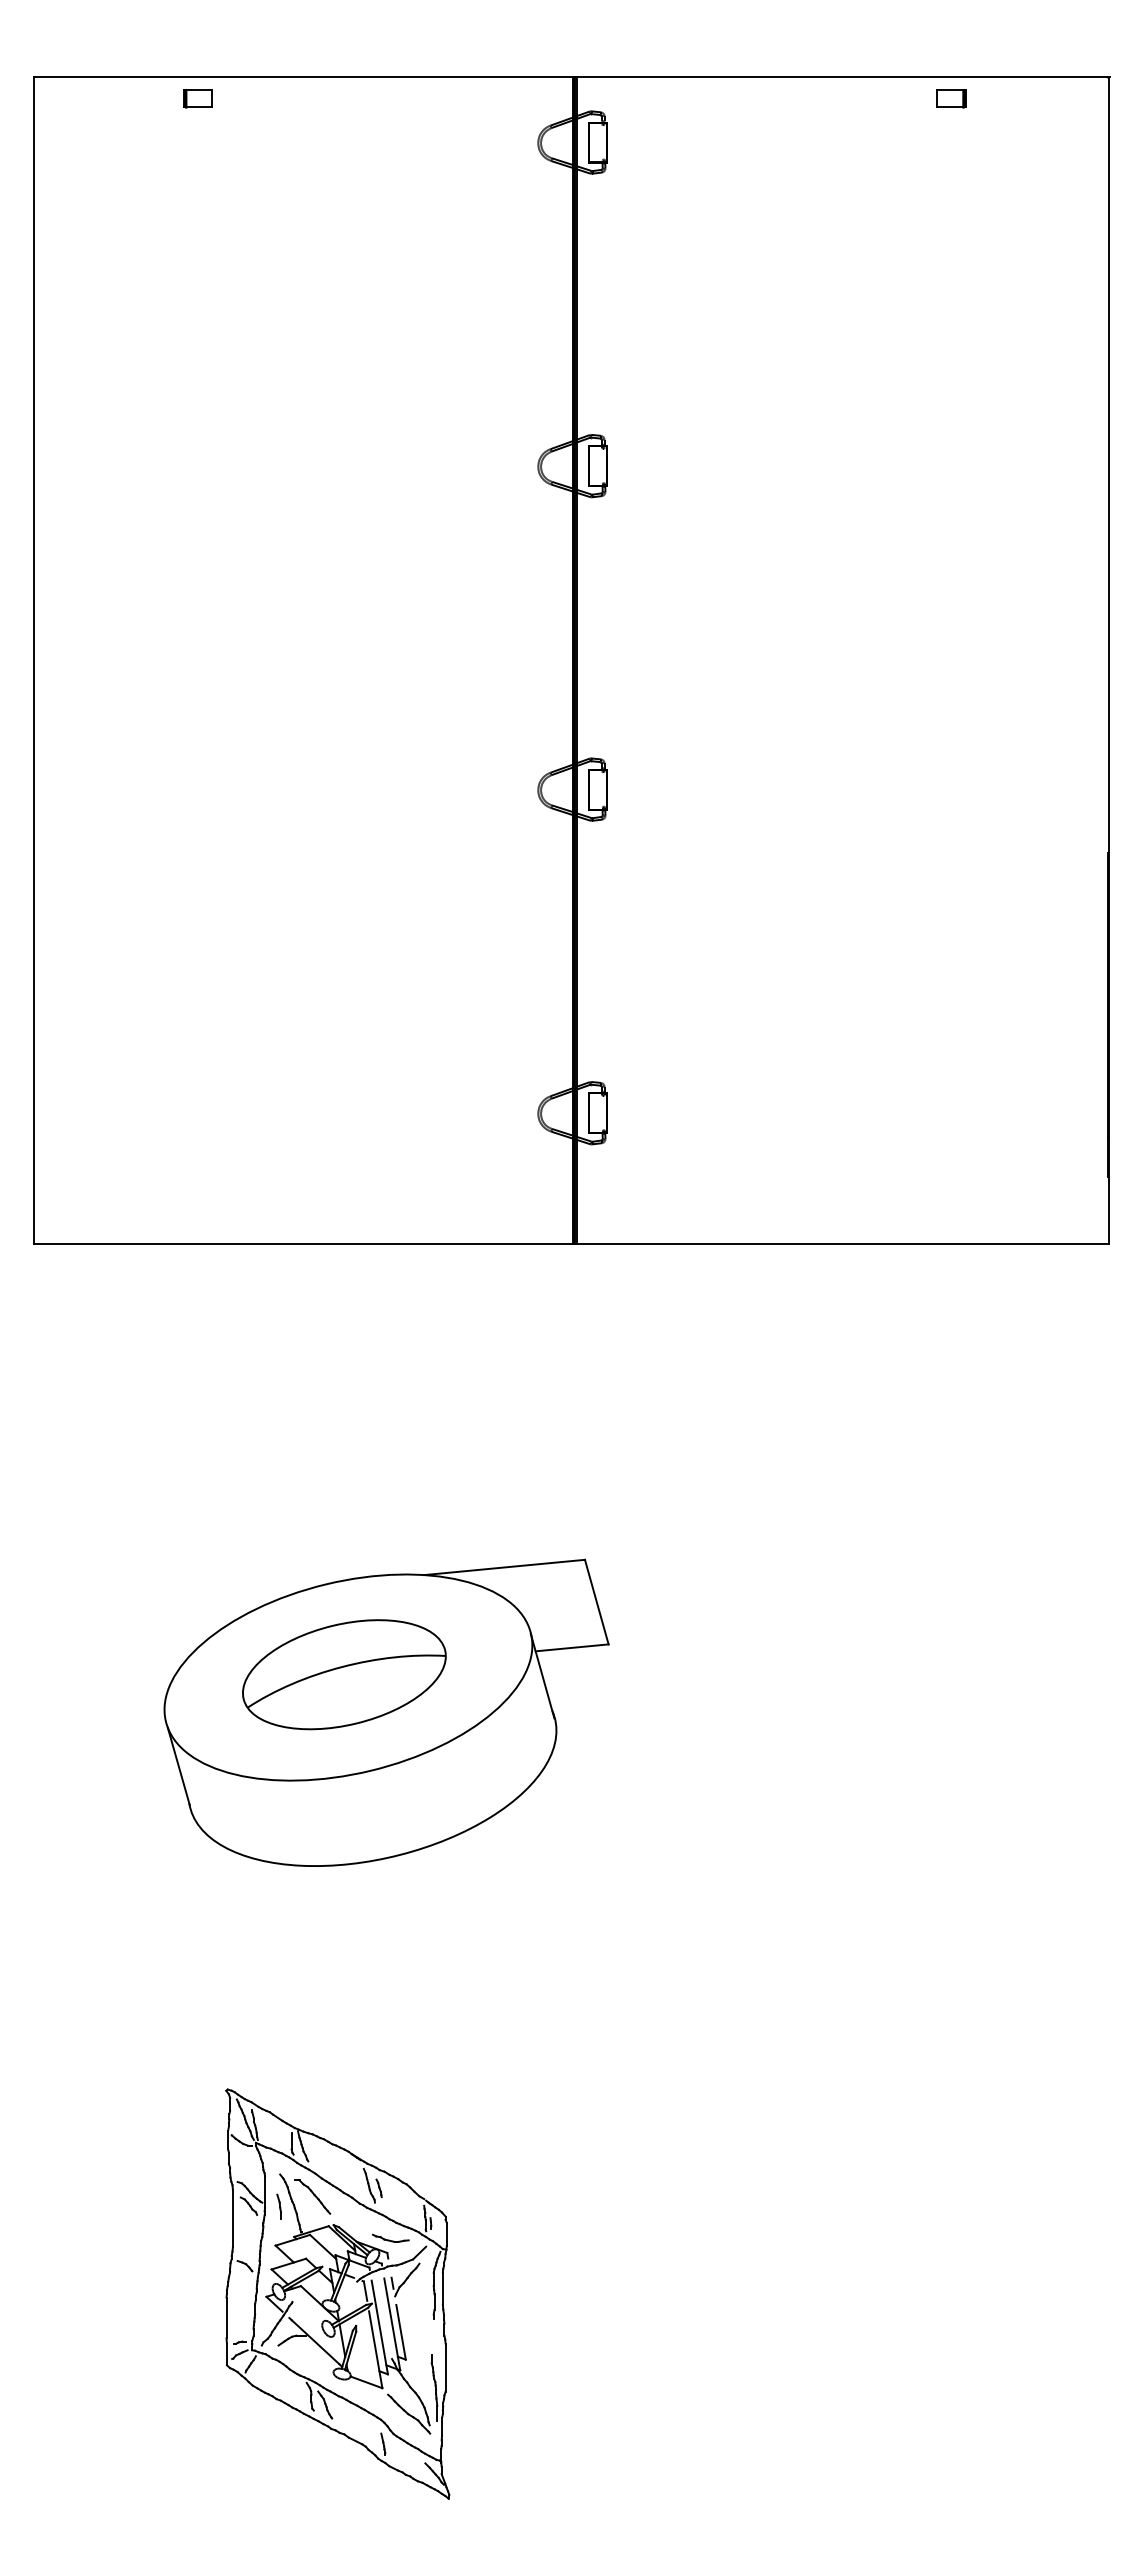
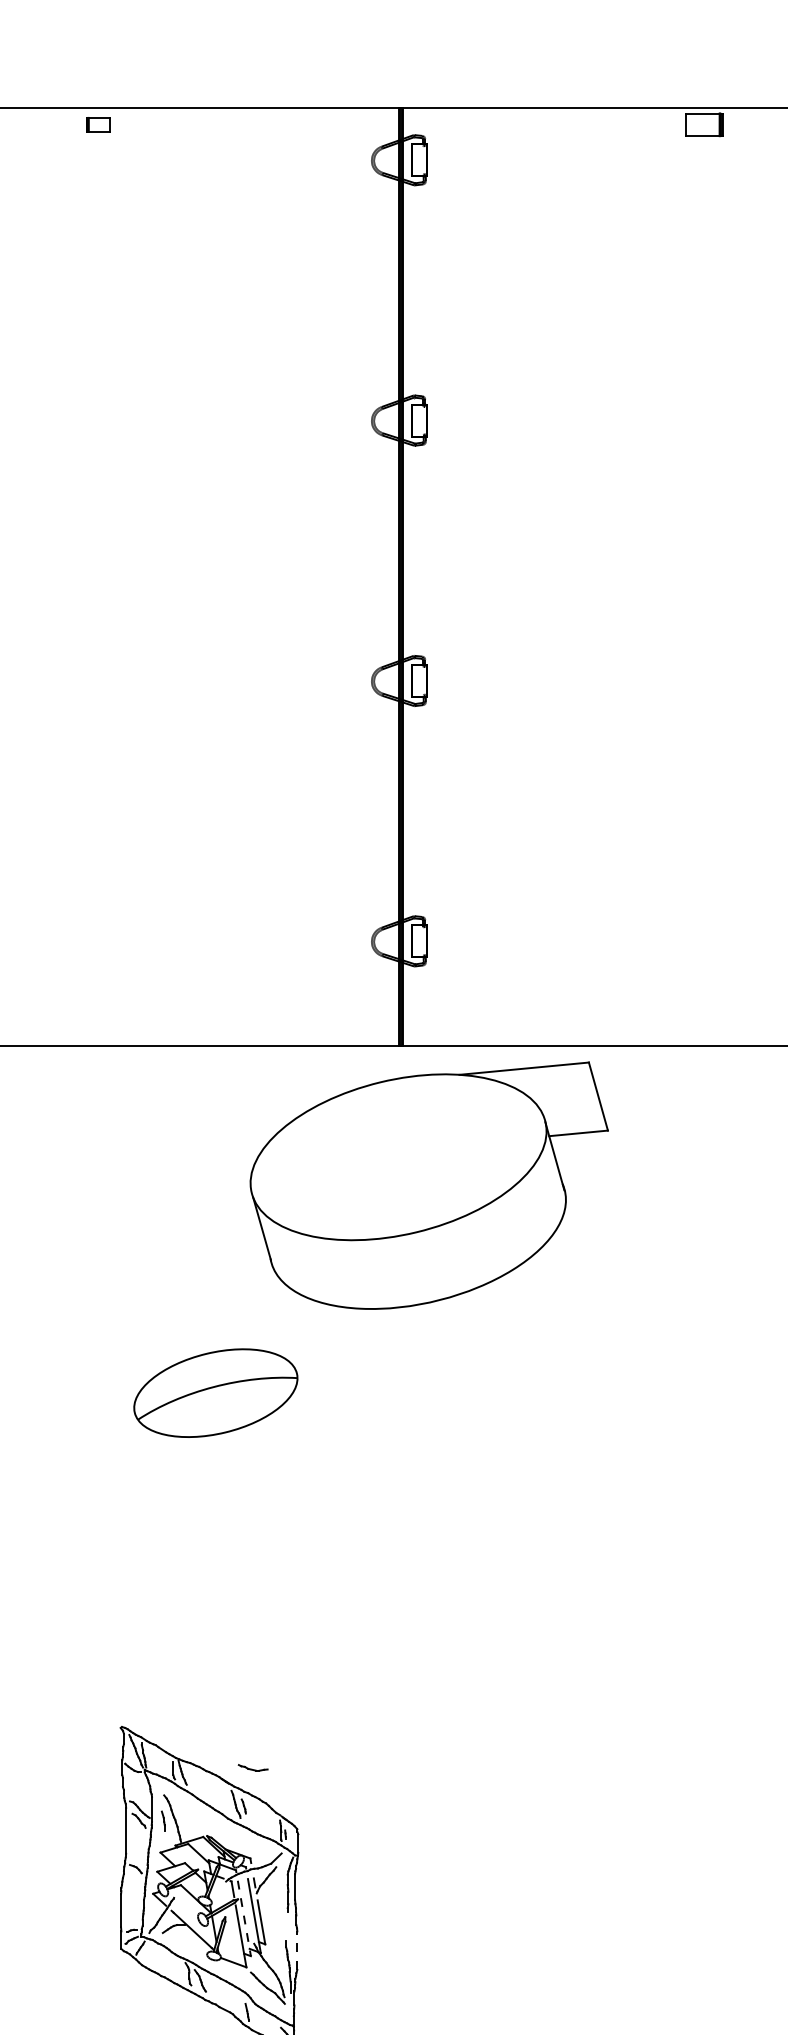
part: (951, 98) -> (704, 124), size x1.6
part: (386, 1712) -> (429, 1185), moved
part: (312, 2196) -> (190, 1813), removed
part: (390, 2237) -> (252, 1767), moved
line: (379, 2327) -> (244, 1918), solid -> dashed
line: (445, 2367) -> (297, 1950), solid -> dashed

